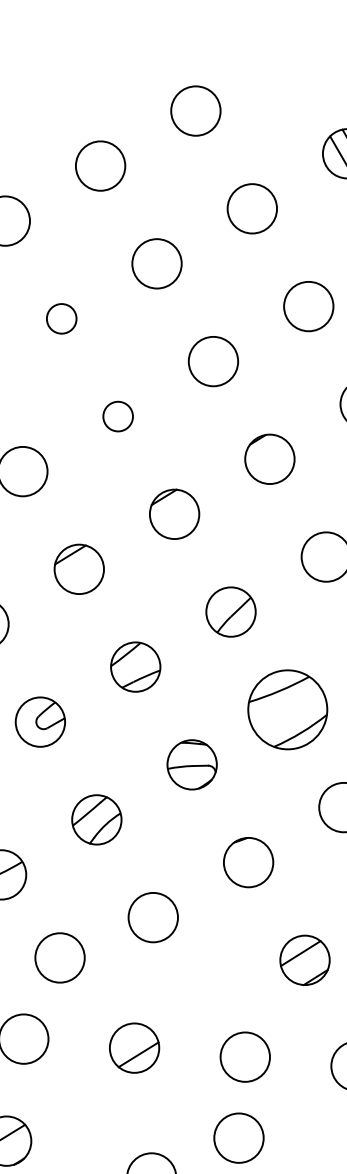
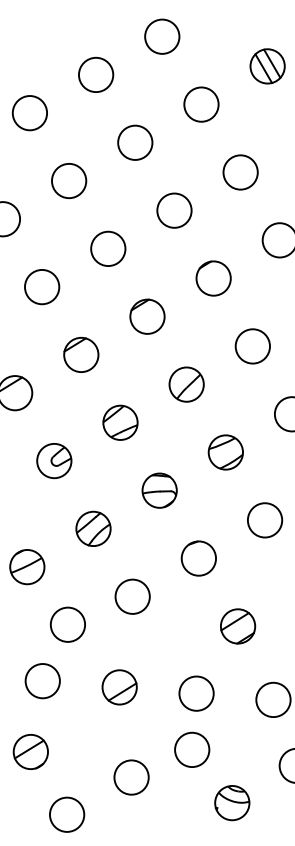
circle: (60, 318) -> (68, 180), size x1.67
circle: (118, 416) -> (108, 248), size x1.67
part: (286, 709) -> (225, 452), size x0.62

